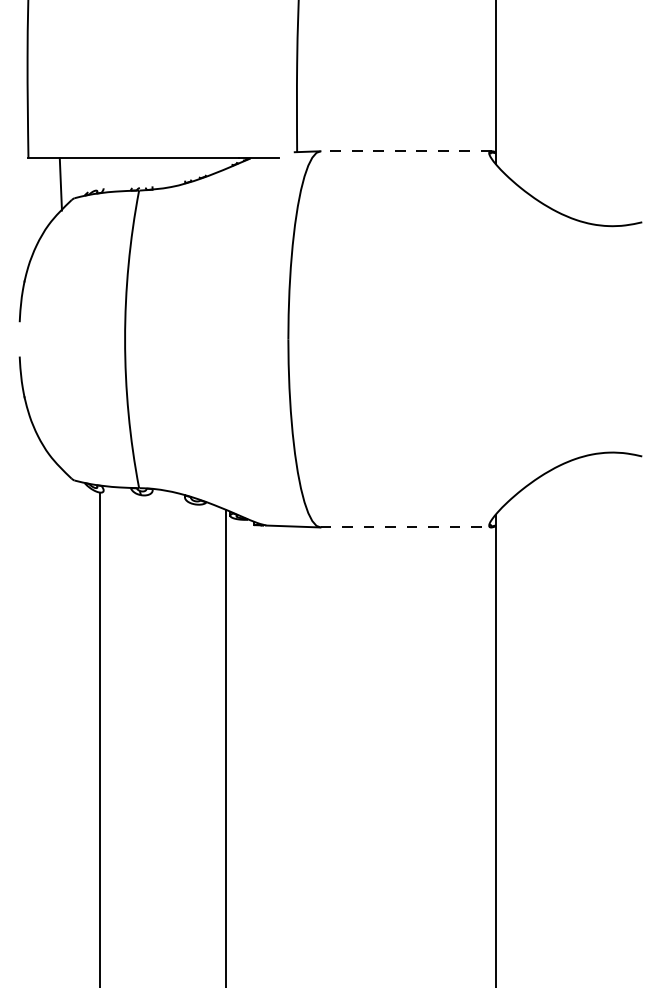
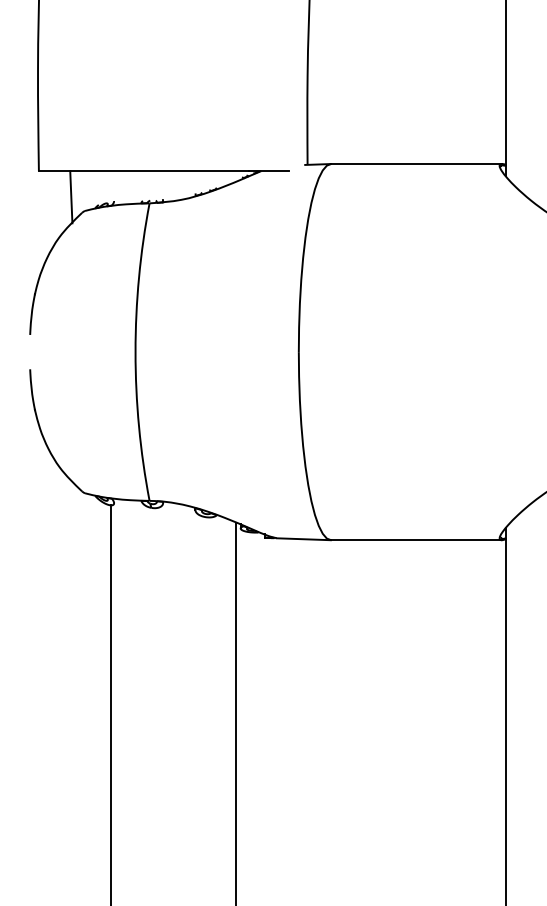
line: (405, 151) -> (415, 164), dashed -> solid
line: (406, 527) -> (416, 540), dashed -> solid

